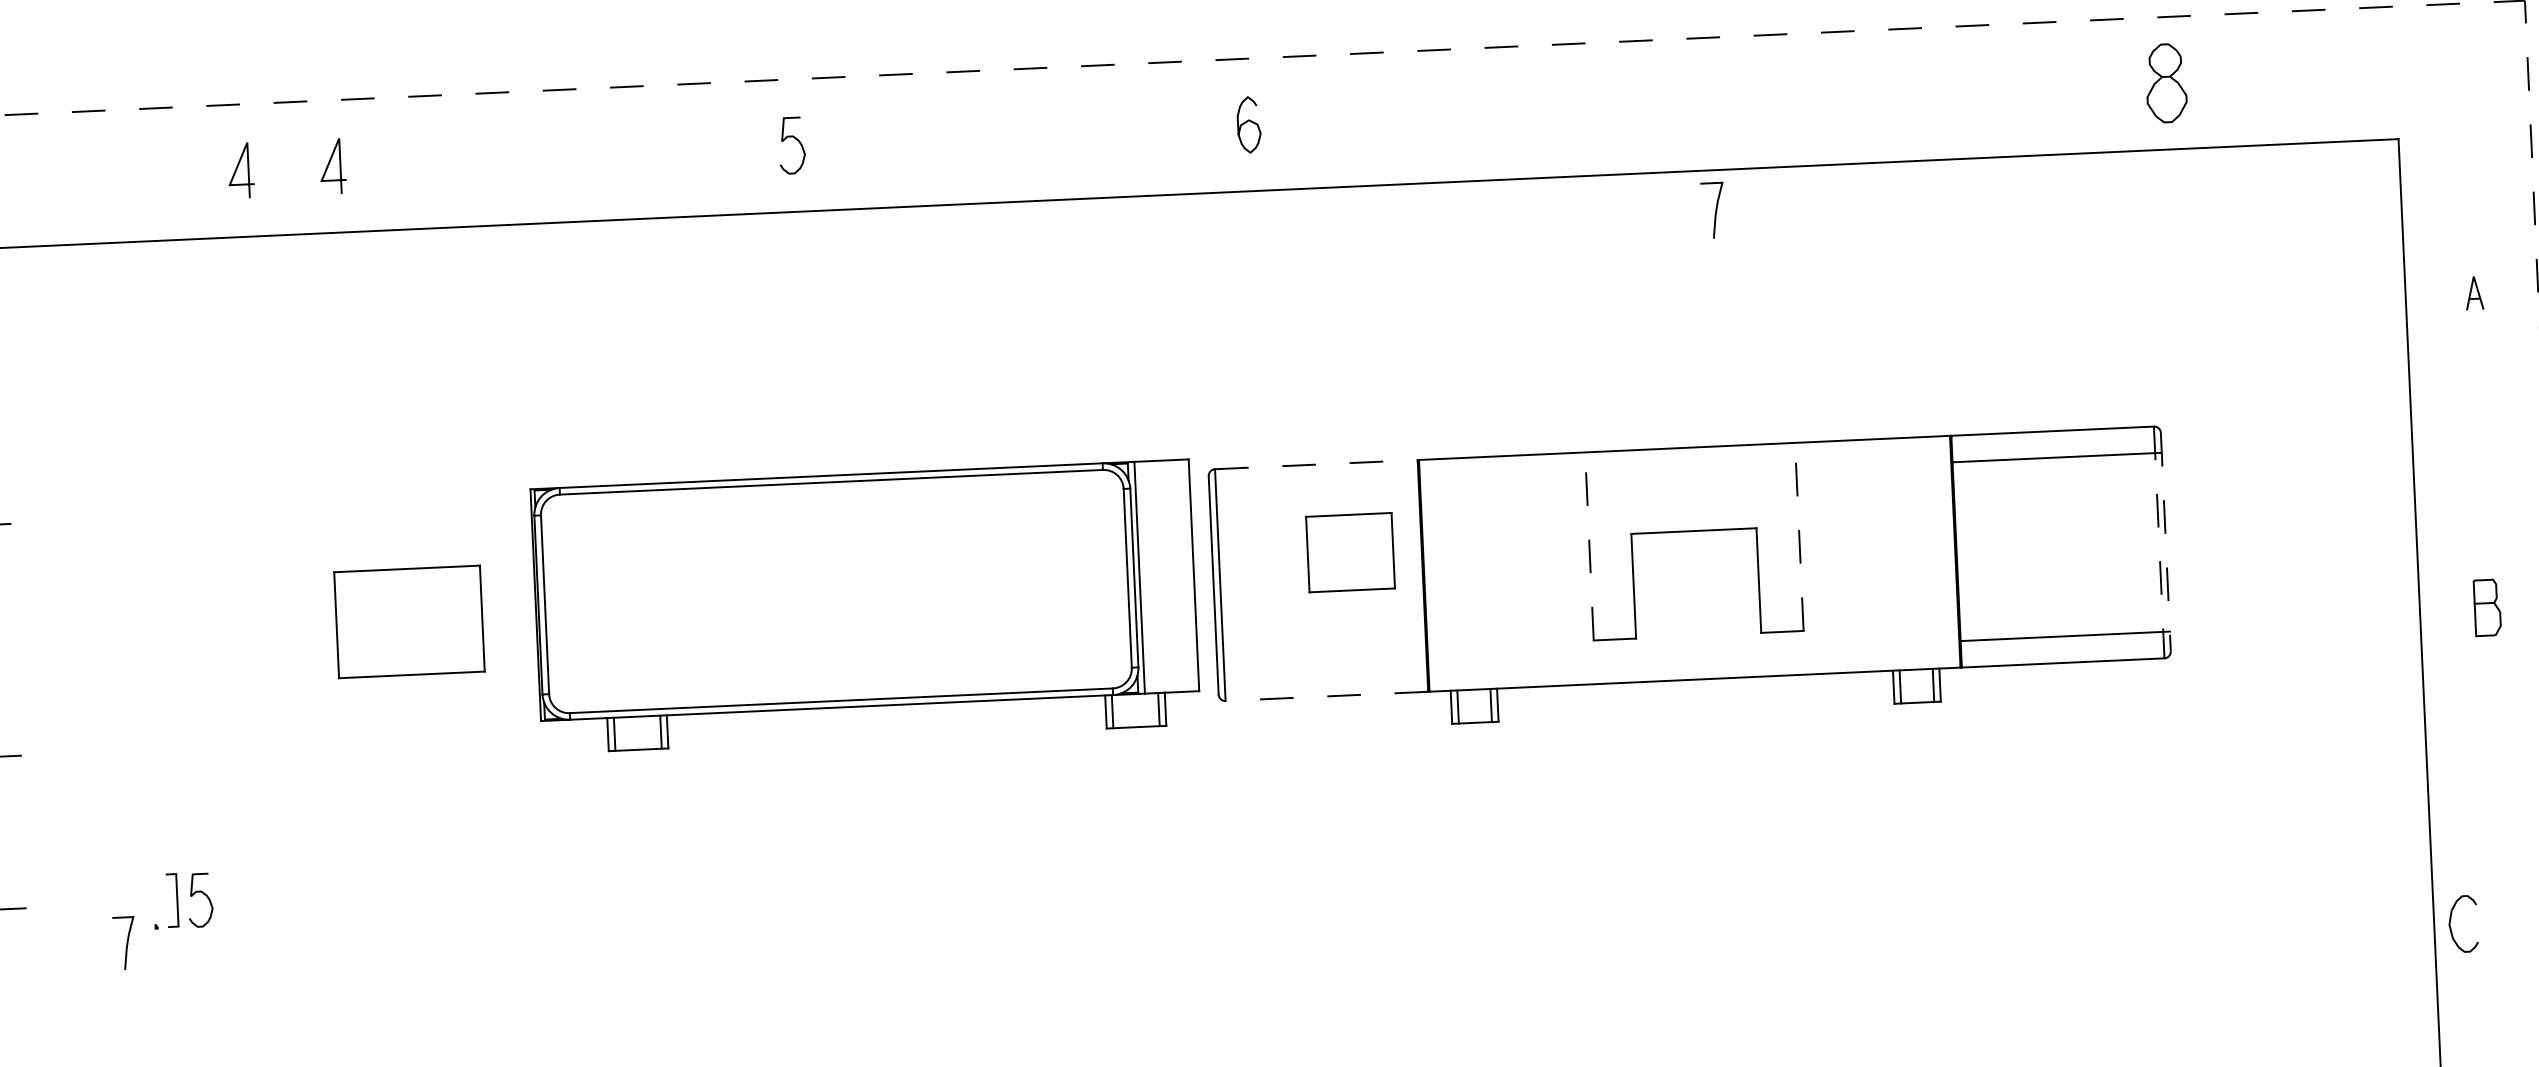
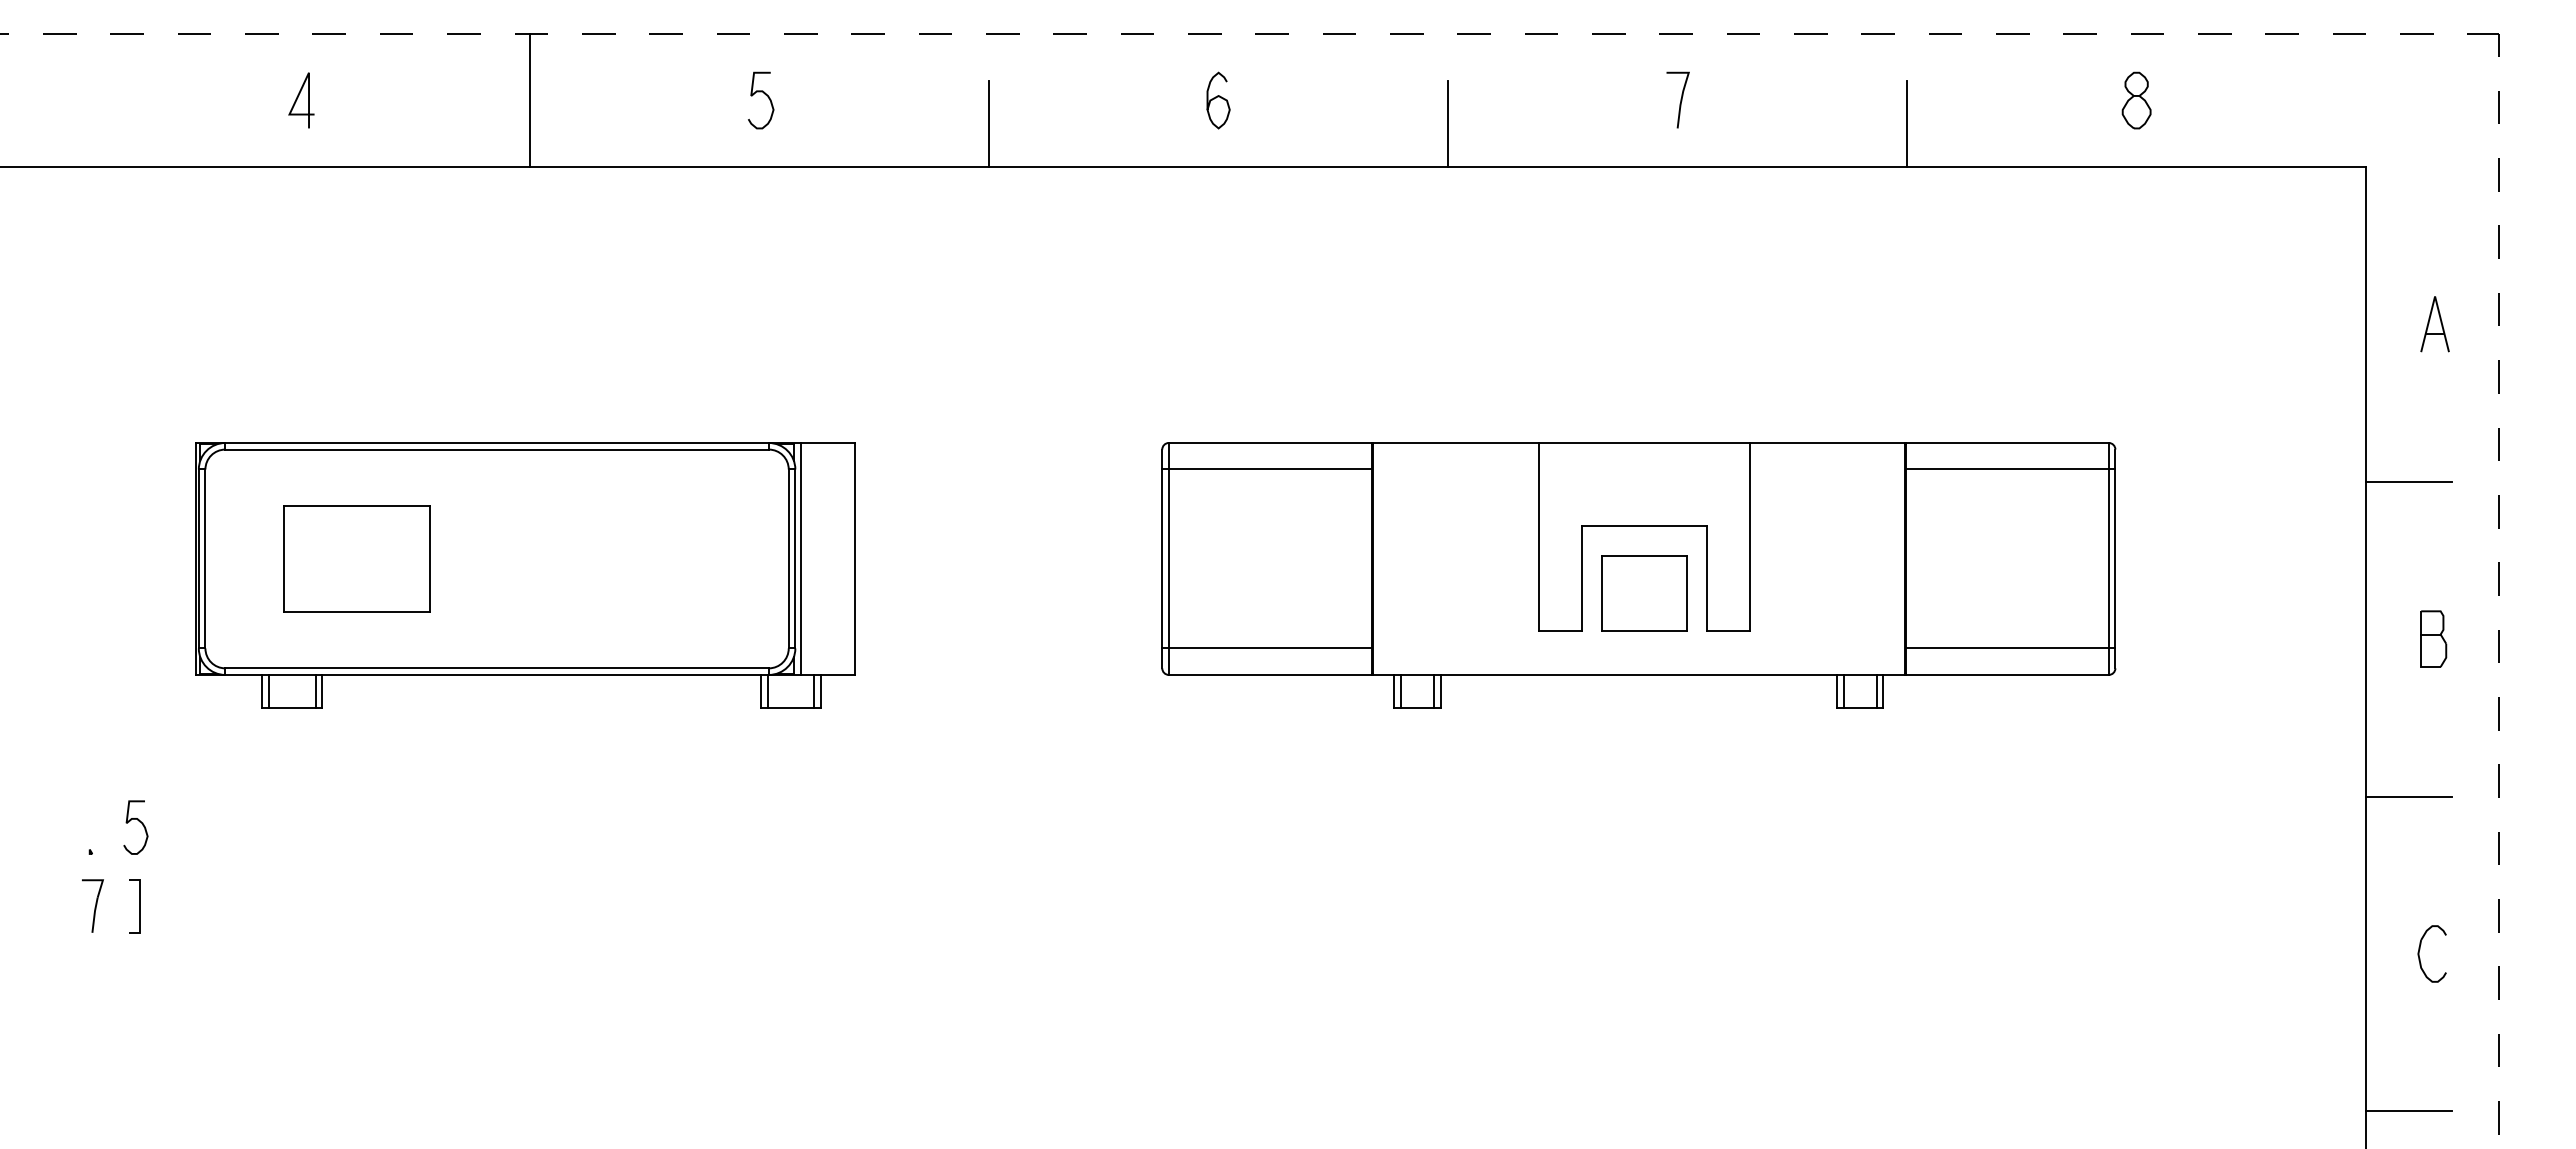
part: (2166, 83) -> (2136, 100), size x0.71
line: (1938, 116) -> (1907, 123), added
line: (1479, 137) -> (1448, 123), added
line: (561, 156) -> (530, 100), added
line: (1021, 158) -> (989, 123), added
line: (237, 170) -> (205, 100), removed
curve: (1715, 209) -> (1680, 99), moved
part: (2473, 293) -> (2434, 324), size x1.67
line: (2456, 451) -> (2409, 481), added
line: (1316, 464) -> (1270, 442), dashed -> solid
line: (1313, 491) -> (1266, 469), added
line: (1799, 536) -> (1749, 536), dashed -> solid
line: (2158, 542) -> (2108, 558), dashed -> solid
line: (2165, 542) -> (2115, 559), dashed -> solid
line: (1589, 545) -> (1539, 536), dashed -> solid
part: (1350, 552) -> (1644, 593), moved
part: (865, 606) -> (525, 575), moved
line: (1321, 670) -> (1266, 648), added
line: (1326, 695) -> (1269, 674), dashed -> solid
line: (2470, 766) -> (2409, 796), added
line: (177, 900) -> (139, 906), moved
part: (2451, 920) -> (2420, 949), moved
part: (124, 942) -> (92, 905), moved

